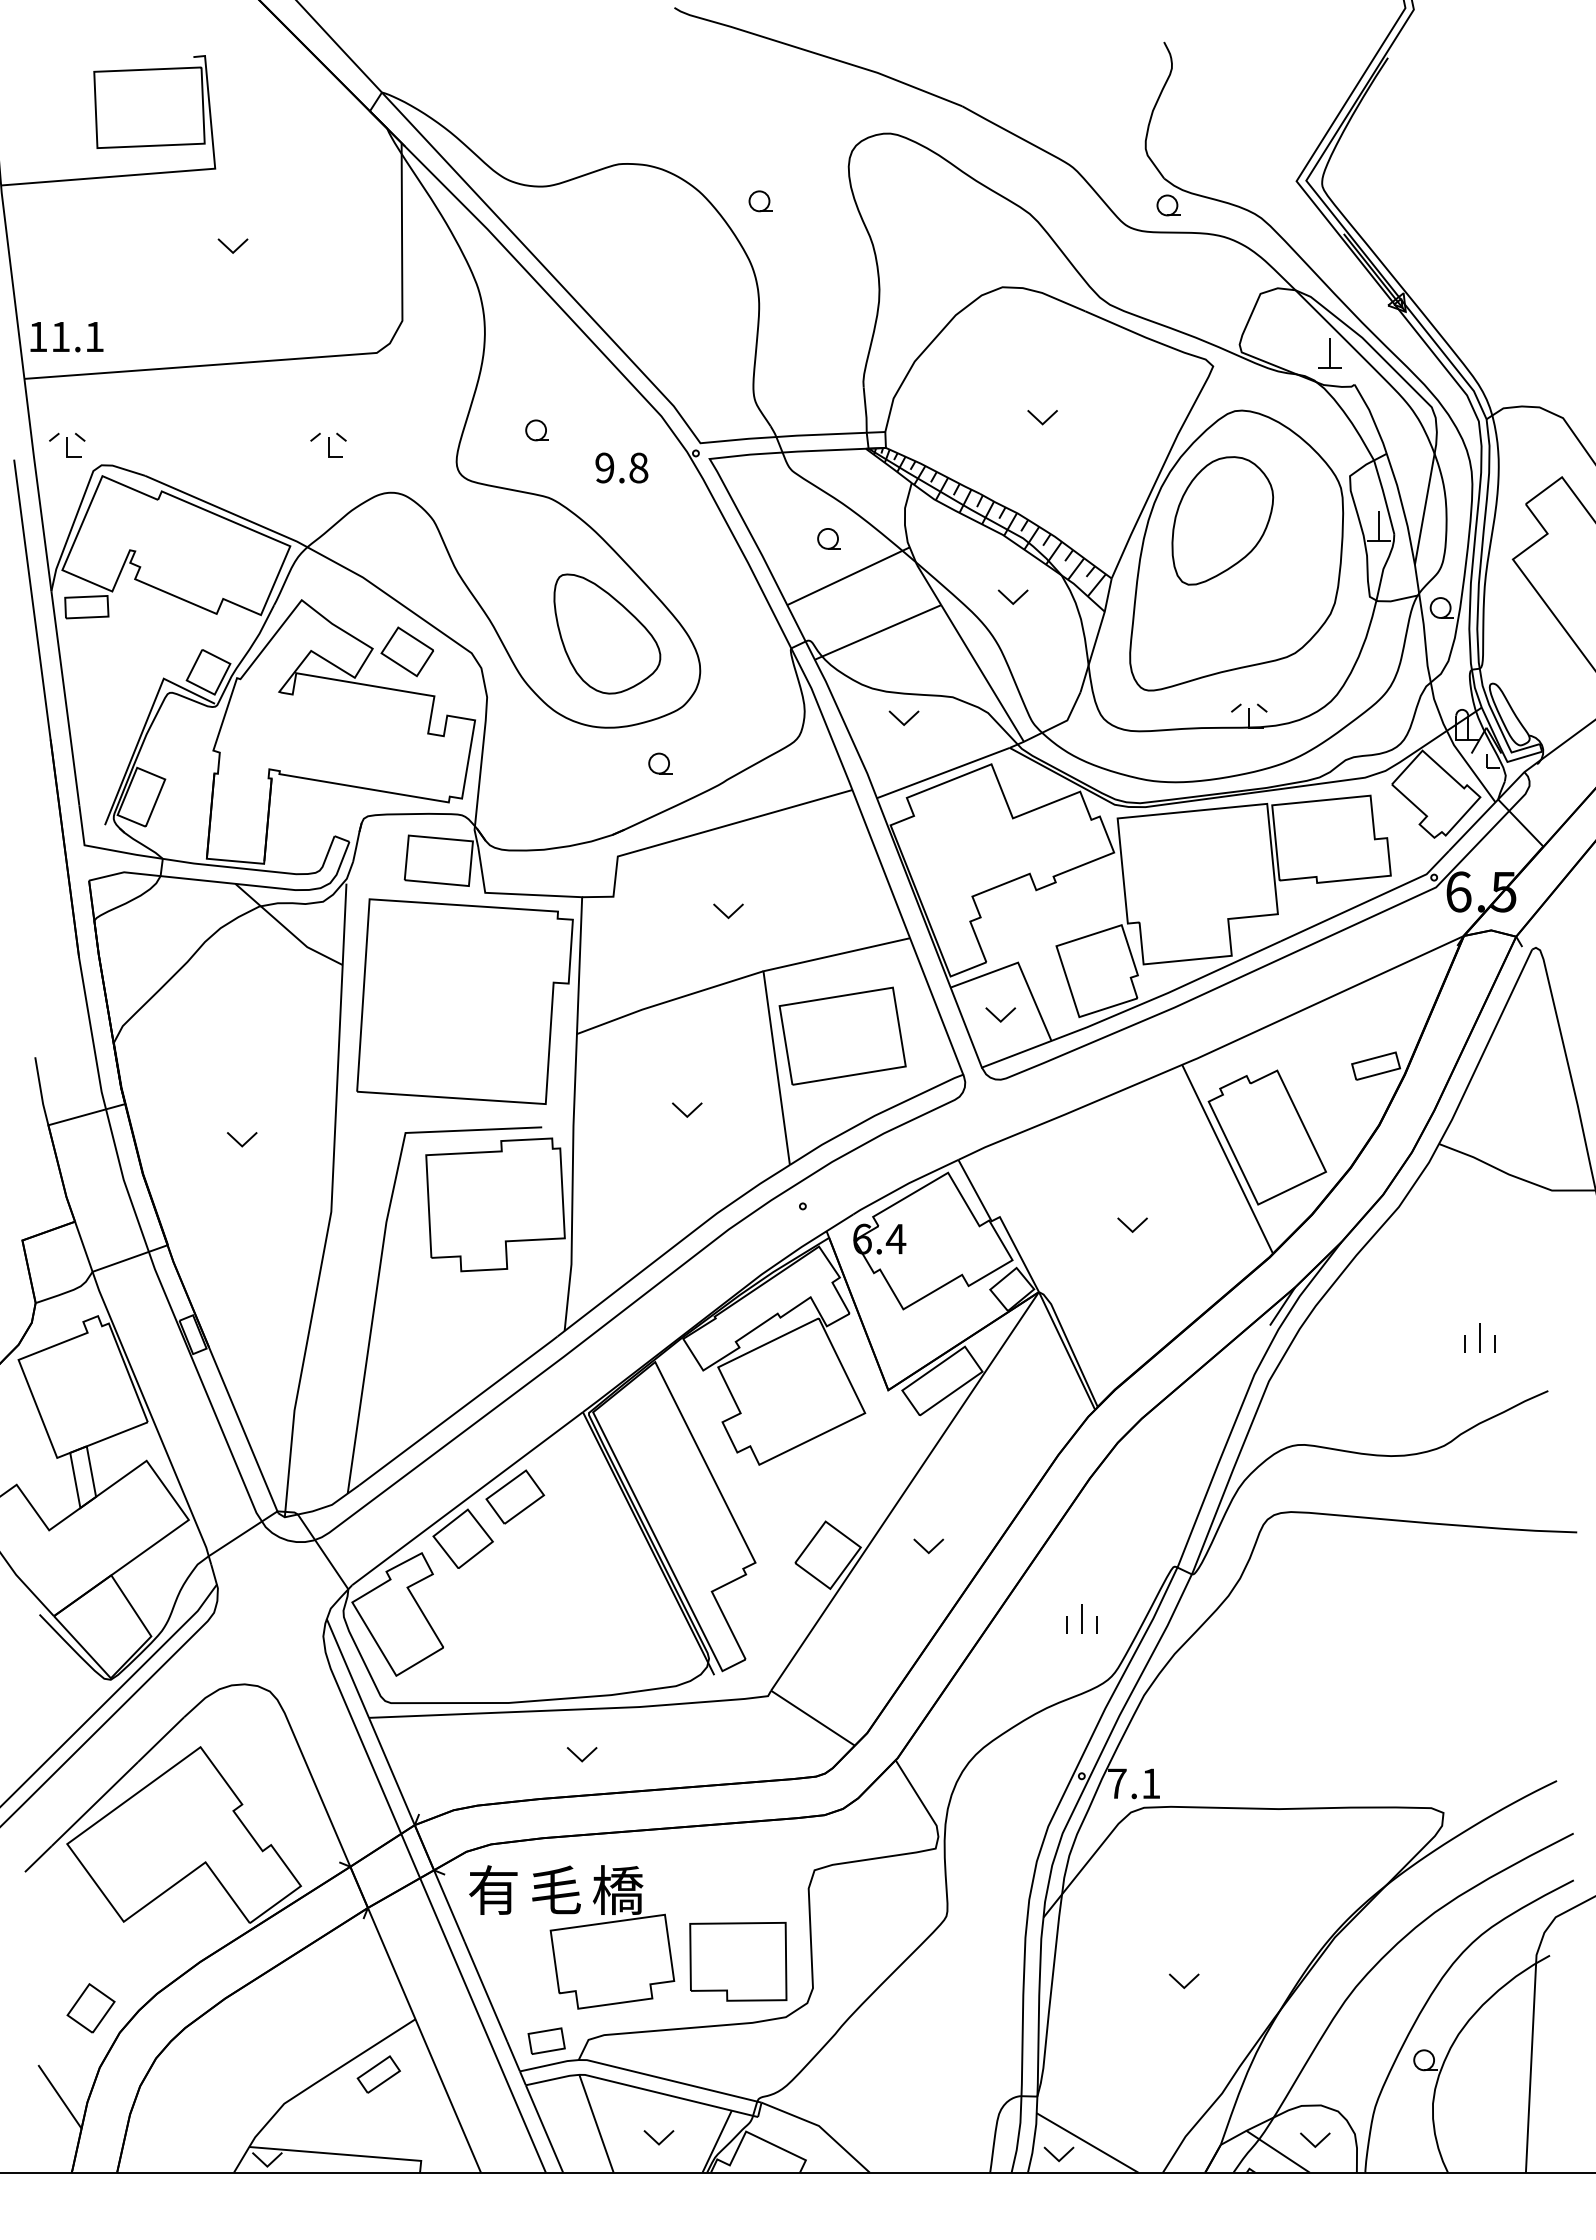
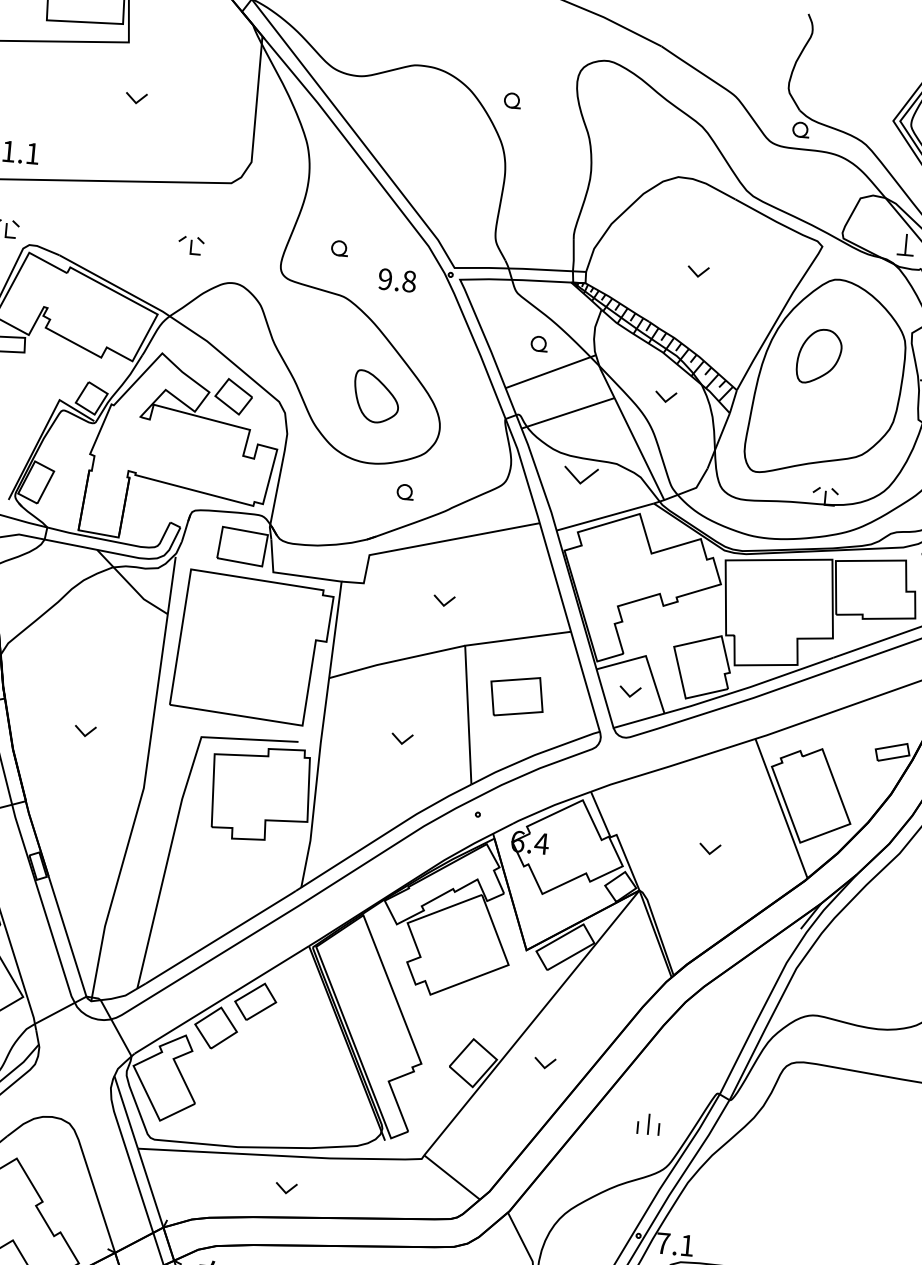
part: (1222, 520) -> (819, 356), size x0.6
part: (607, 633) -> (376, 396), size x0.6
part: (903, 717) -> (580, 475), size x1.6
part: (842, 1035) -> (516, 696), size x0.6

